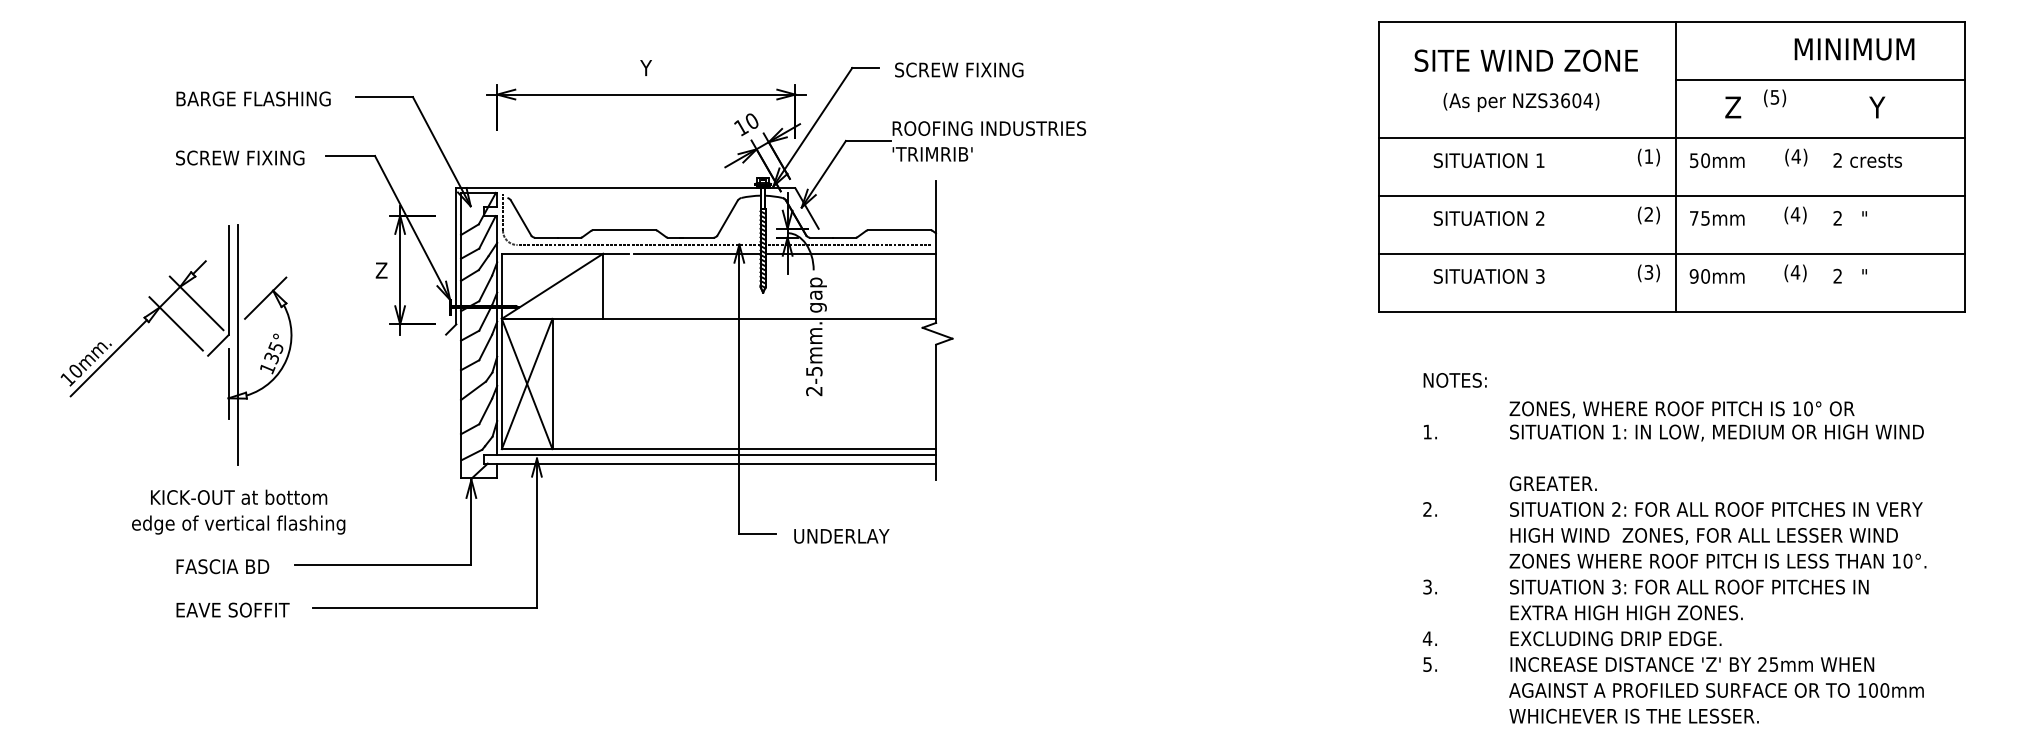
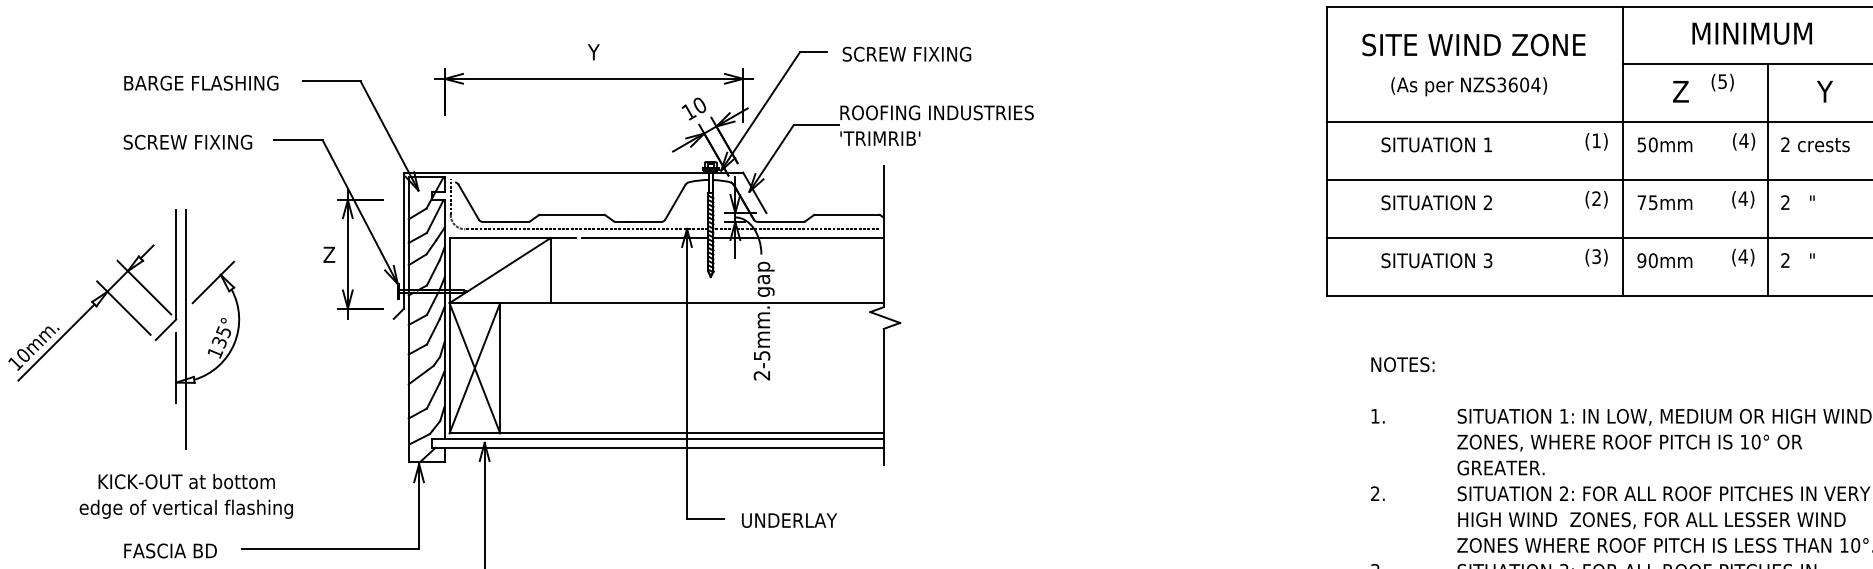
text: (1854, 49) -> (1752, 33), moved
line: (1820, 195) -> (1768, 179), added
text: (1681, 409) -> (1629, 442), moved

